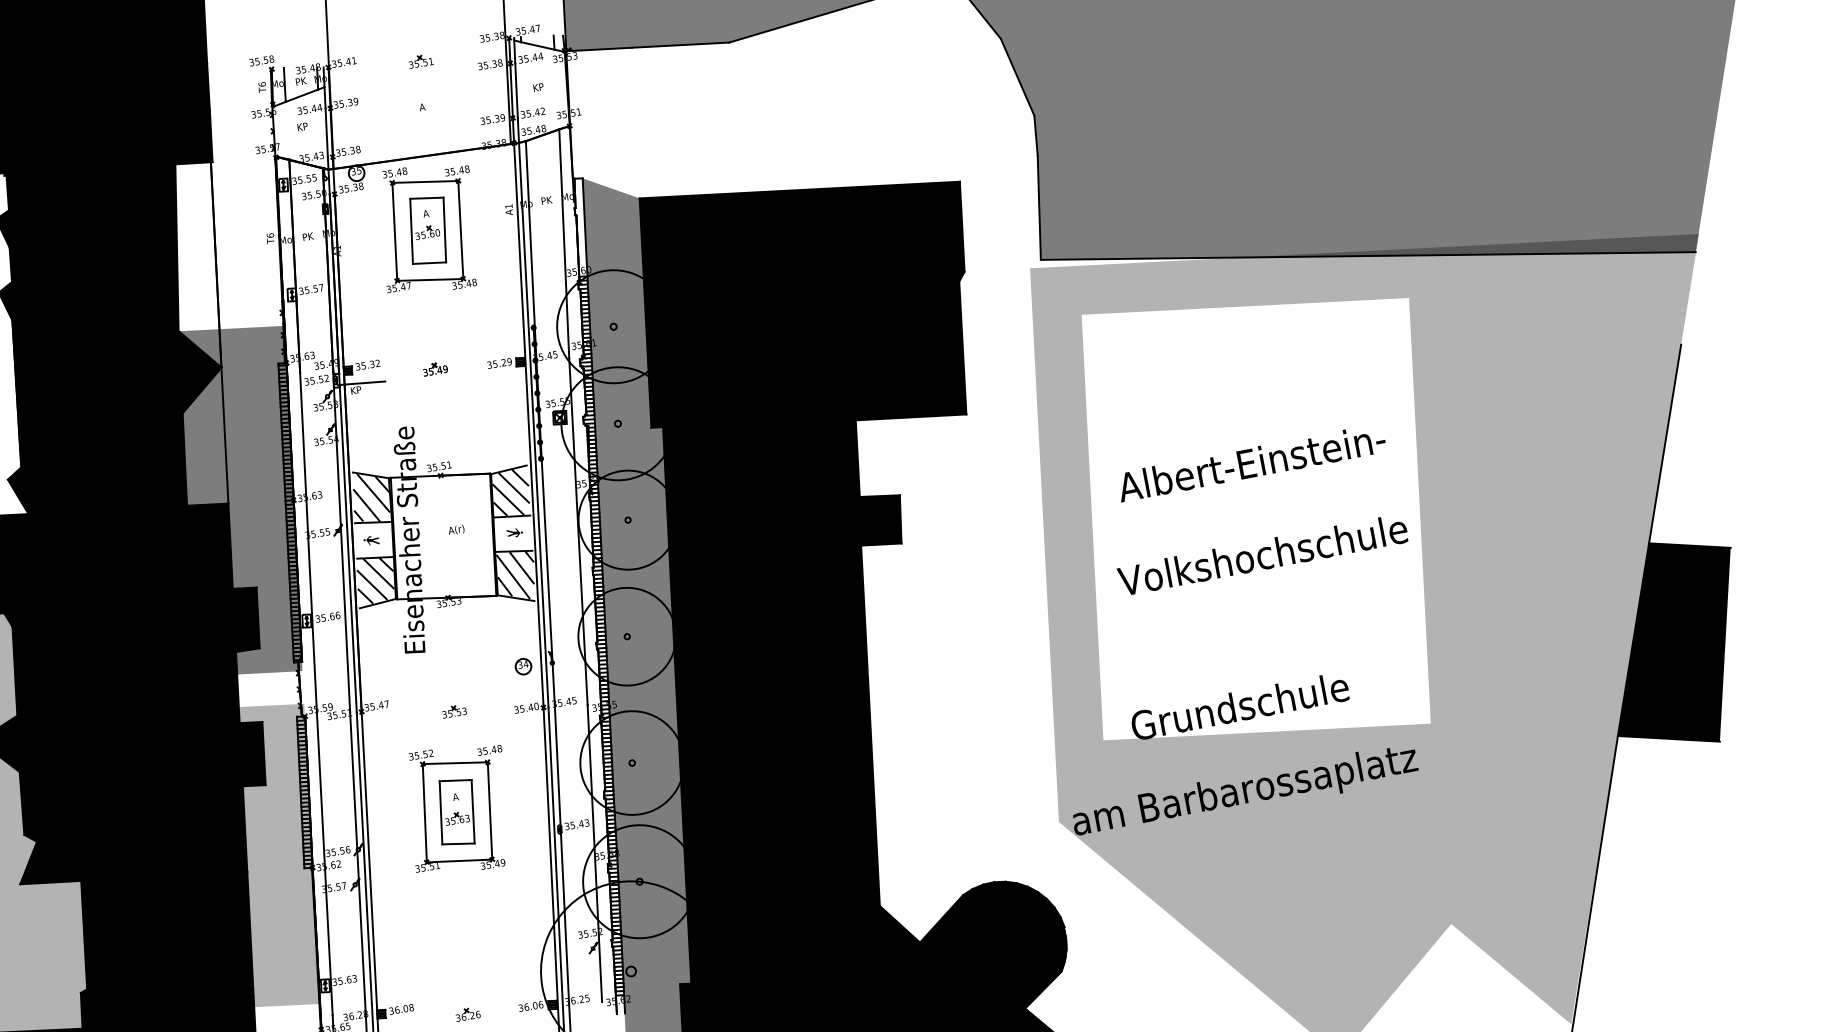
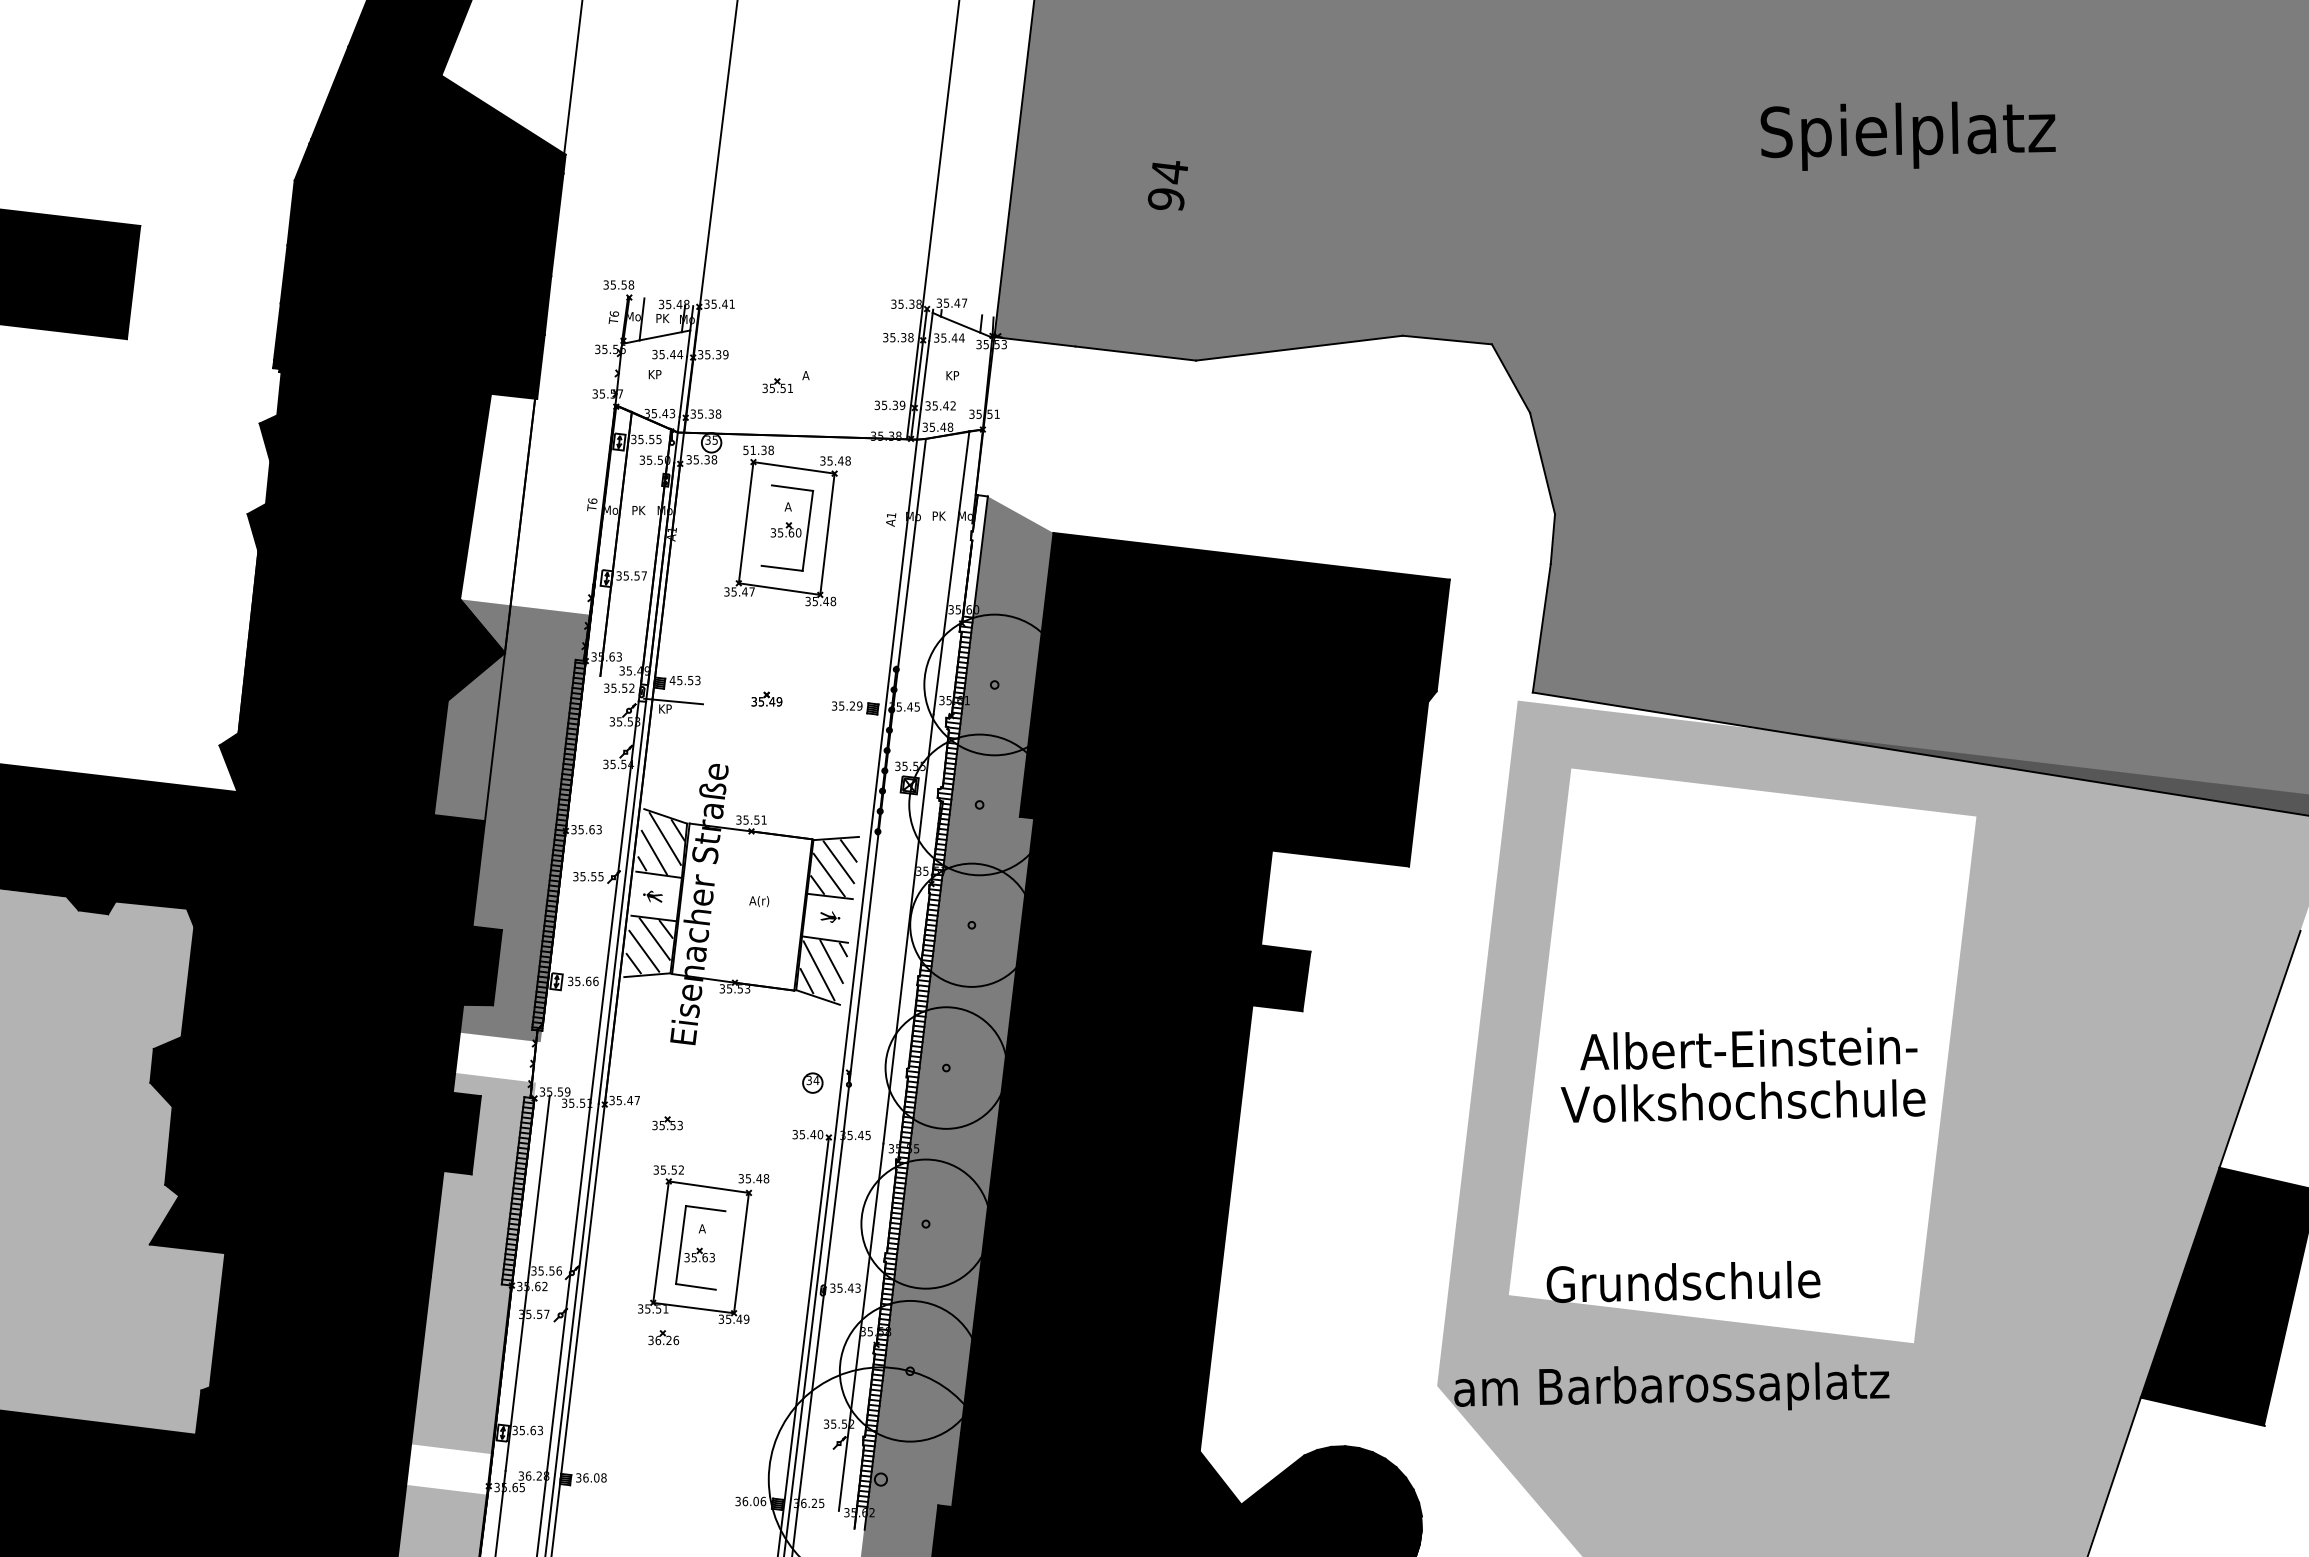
part: (420, 61) -> (777, 385), moved
text: (391, 173) -> (754, 450), 35.48 -> 51.38
line: (411, 231) -> (766, 525), removed
text: (367, 365) -> (684, 680), 35.32 -> 45.53
line: (528, 424) -> (869, 787), removed
text: (1251, 462) -> (1748, 1048), moved
line: (308, 542) -> (574, 885), removed
part: (454, 711) -> (667, 1123), moved
line: (473, 811) -> (720, 1250), removed
part: (467, 1014) -> (663, 1337), moved

